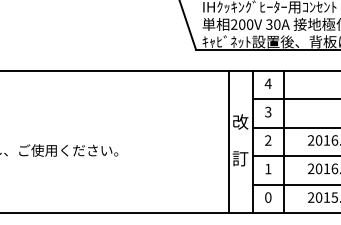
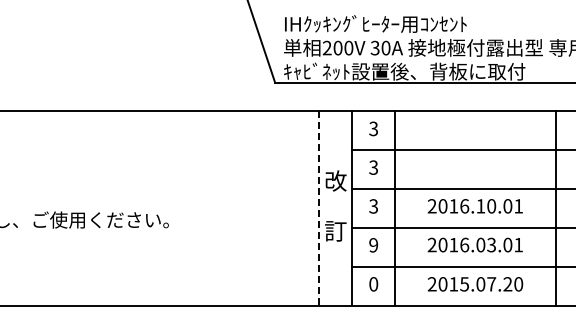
text: (268, 83) -> (373, 128), 4 -> 3
text: (268, 140) -> (373, 206), 2 -> 3
line: (228, 142) -> (319, 209), solid -> dashed
text: (268, 169) -> (373, 245), 1 -> 9

